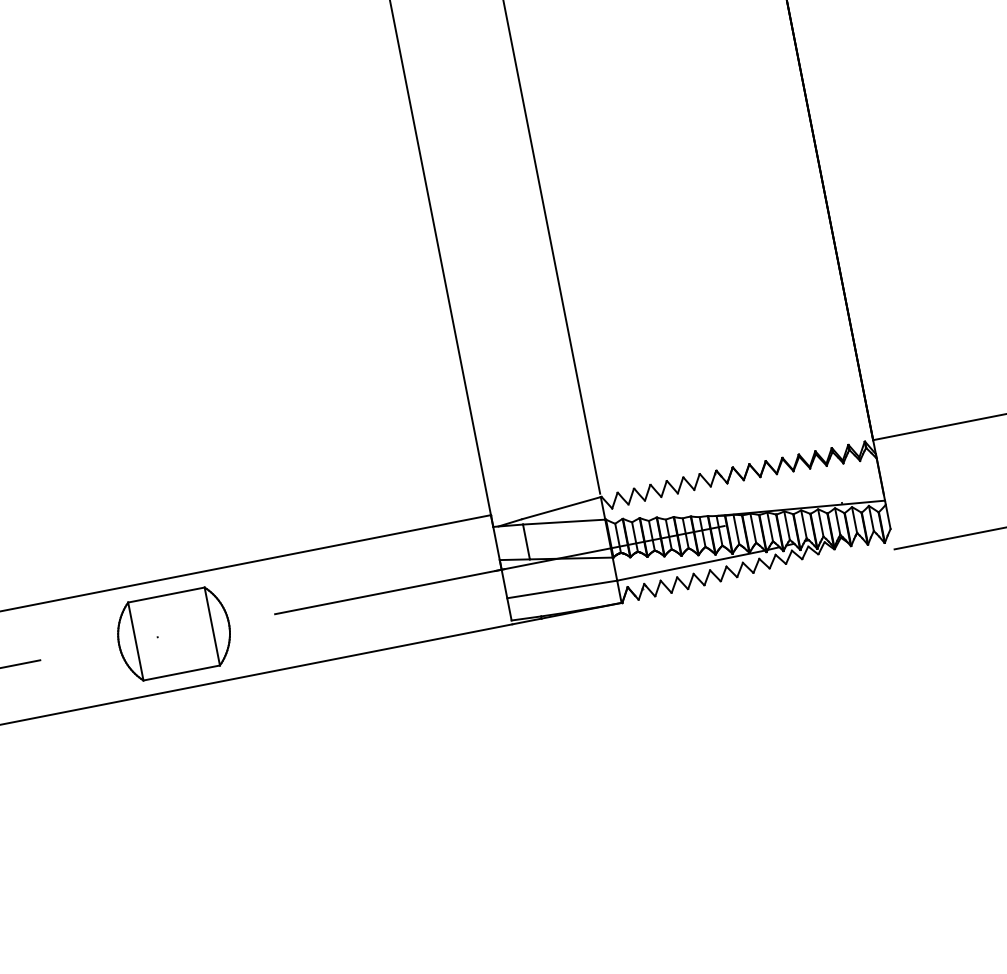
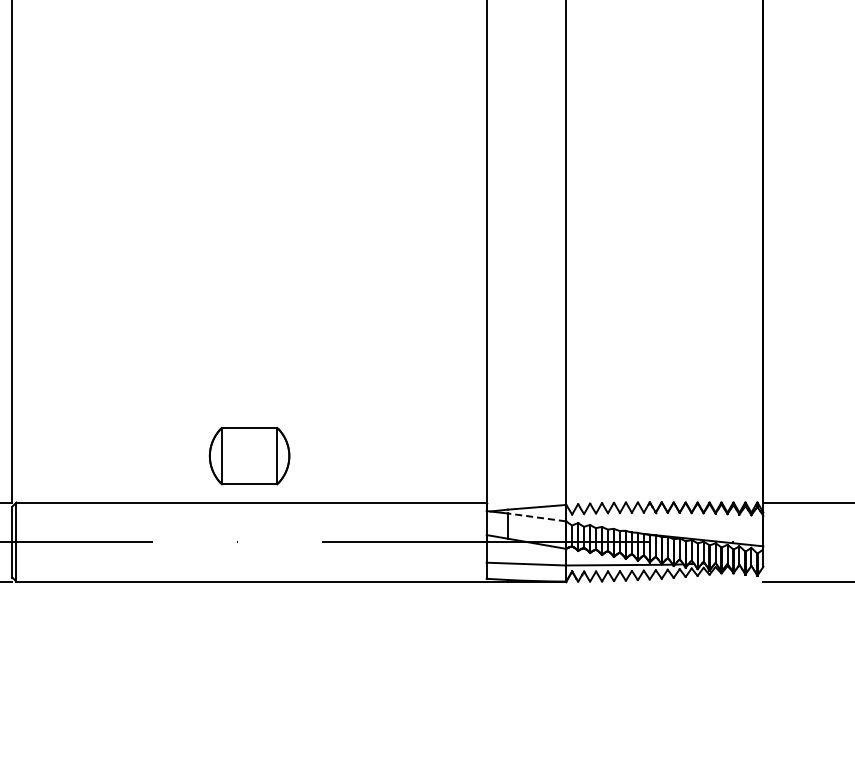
line: (563, 522) -> (536, 517), solid -> dashed
part: (173, 633) -> (249, 455), moved

